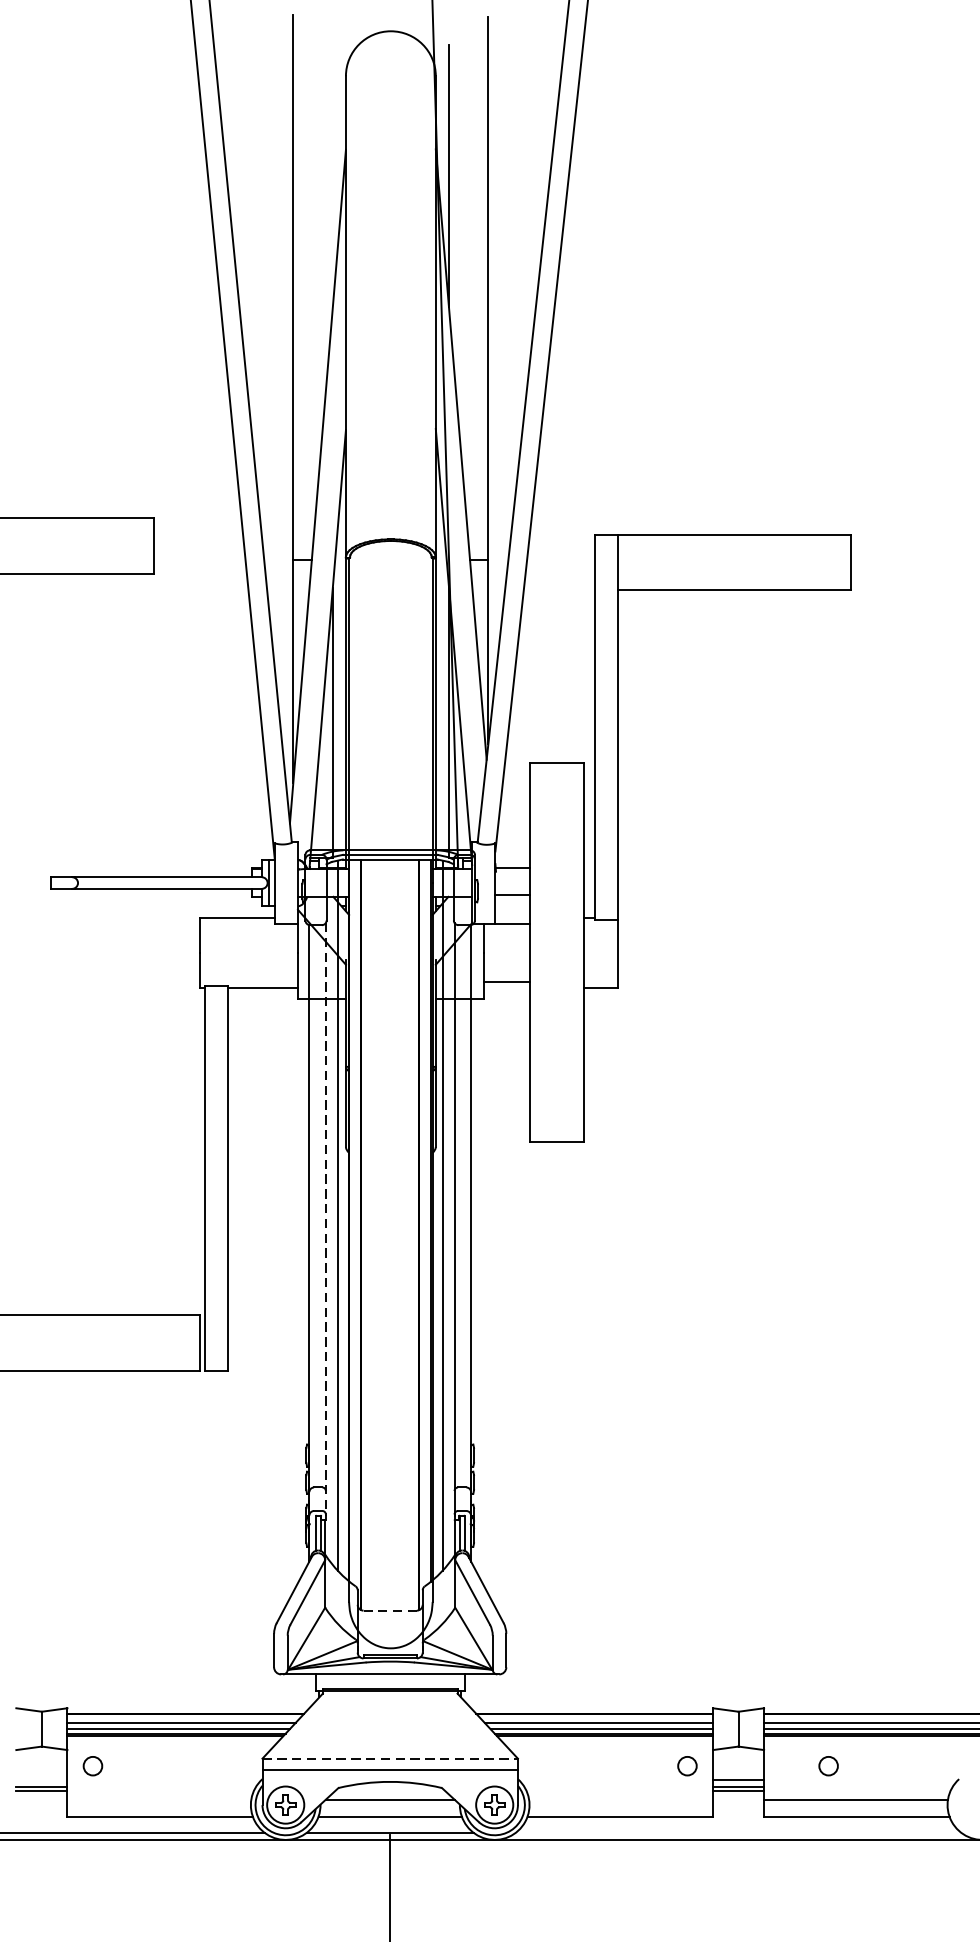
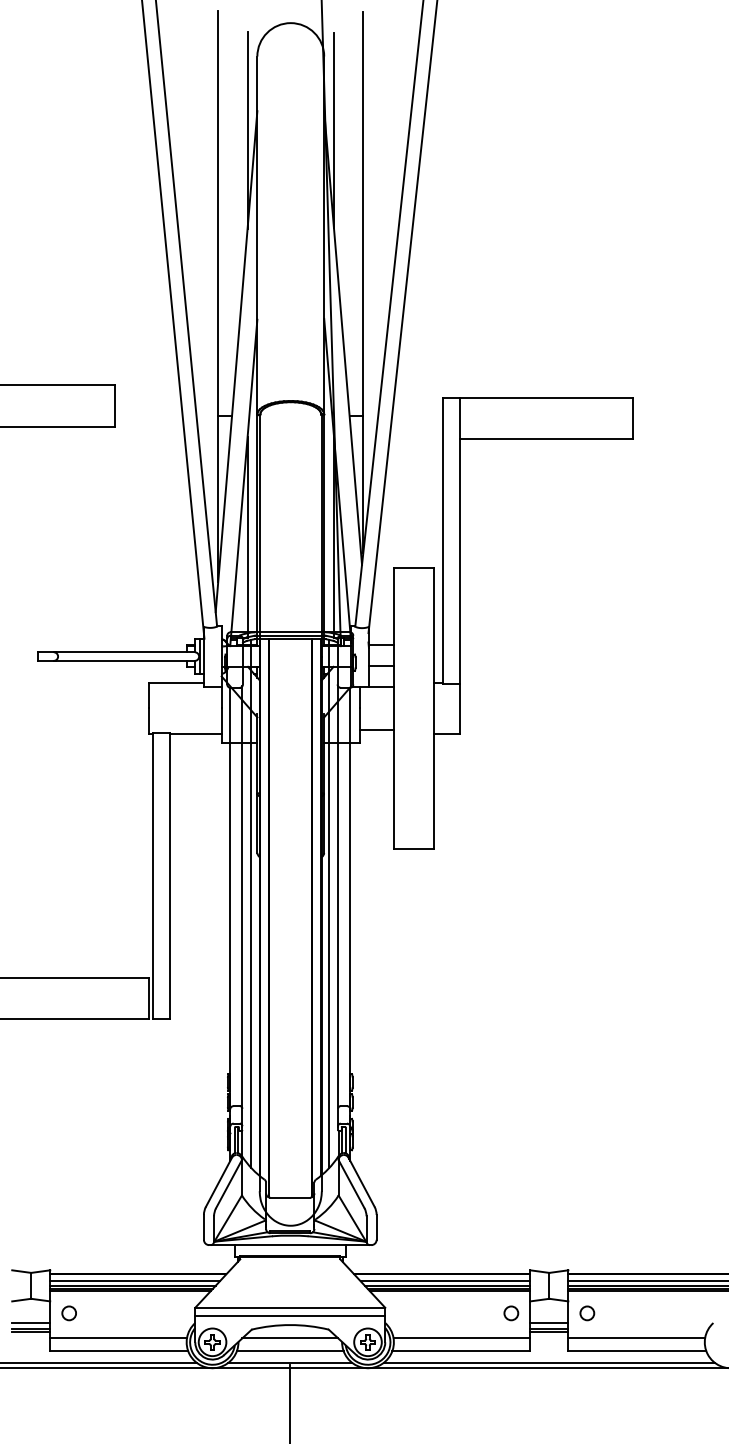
line: (332, 175) -> (247, 130), added
line: (325, 1220) -> (242, 907), dashed -> solid
line: (390, 1610) -> (290, 1197), dashed -> solid
line: (390, 1758) -> (290, 1307), dashed -> solid
circle: (828, 1766) -> (587, 1313), moved
line: (42, 1779) -> (31, 1323), added
line: (159, 1799) -> (118, 1338), added
line: (620, 1799) -> (461, 1338), added
line: (738, 1833) -> (549, 1363), added

